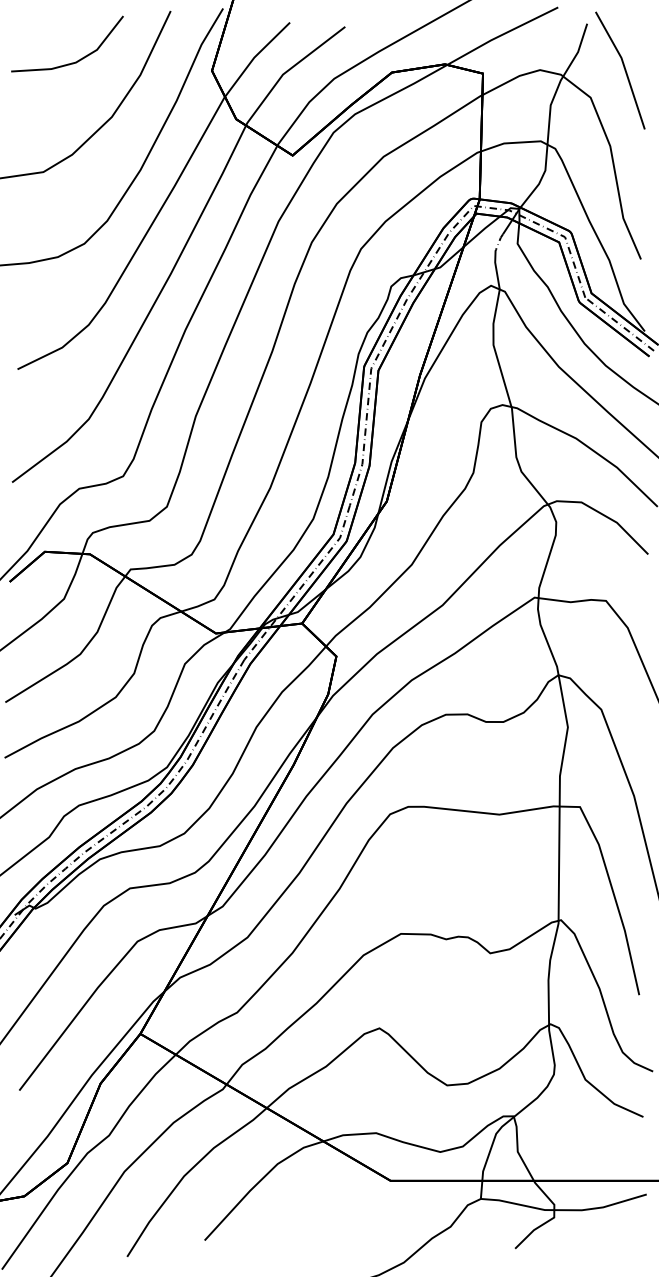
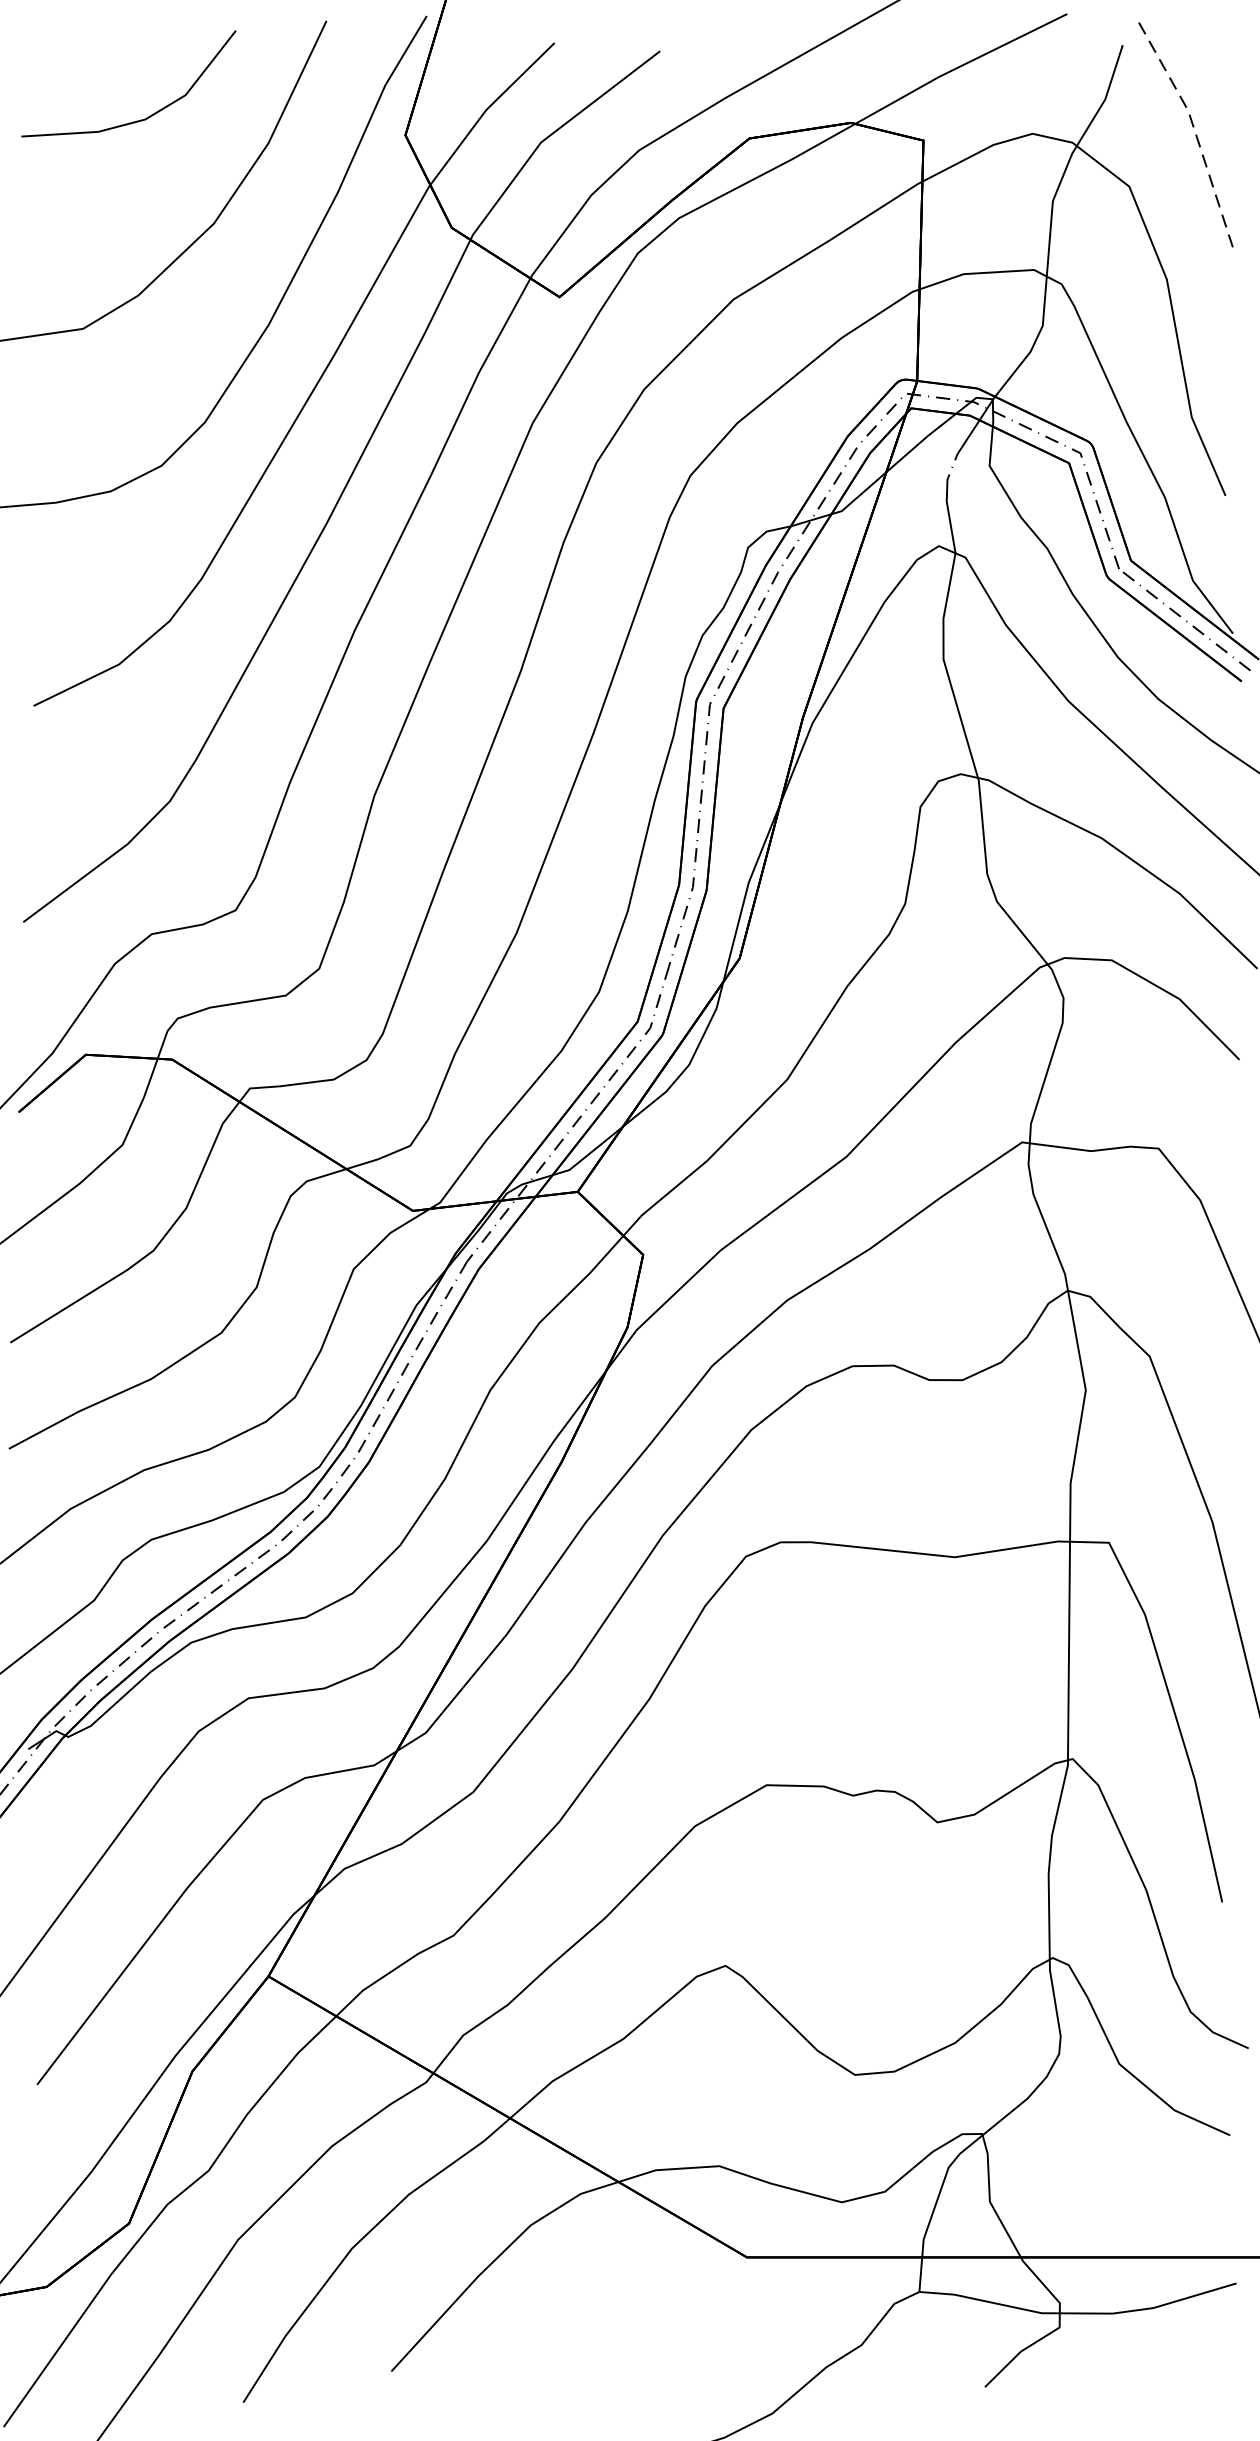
line: (624, 68) -> (1193, 130), solid -> dashed

